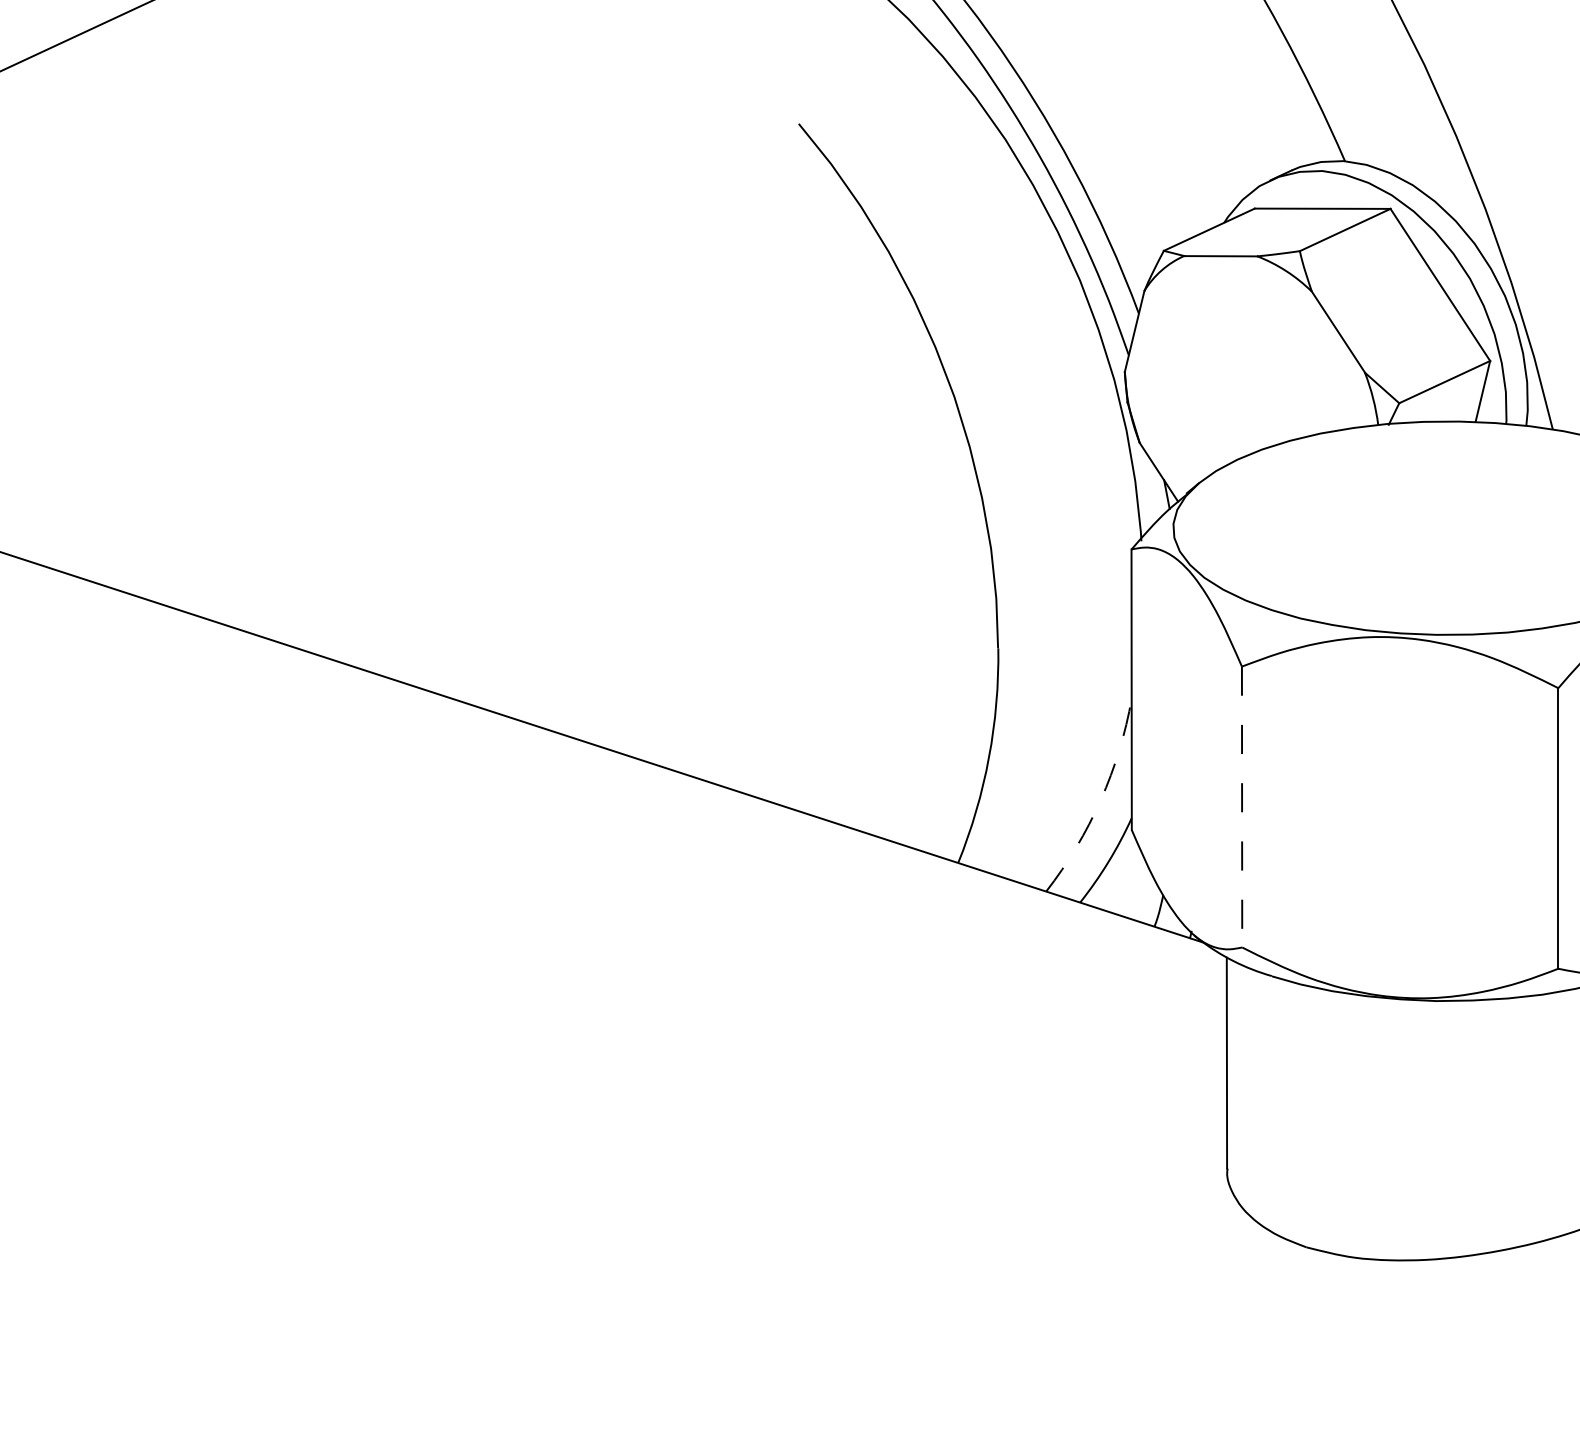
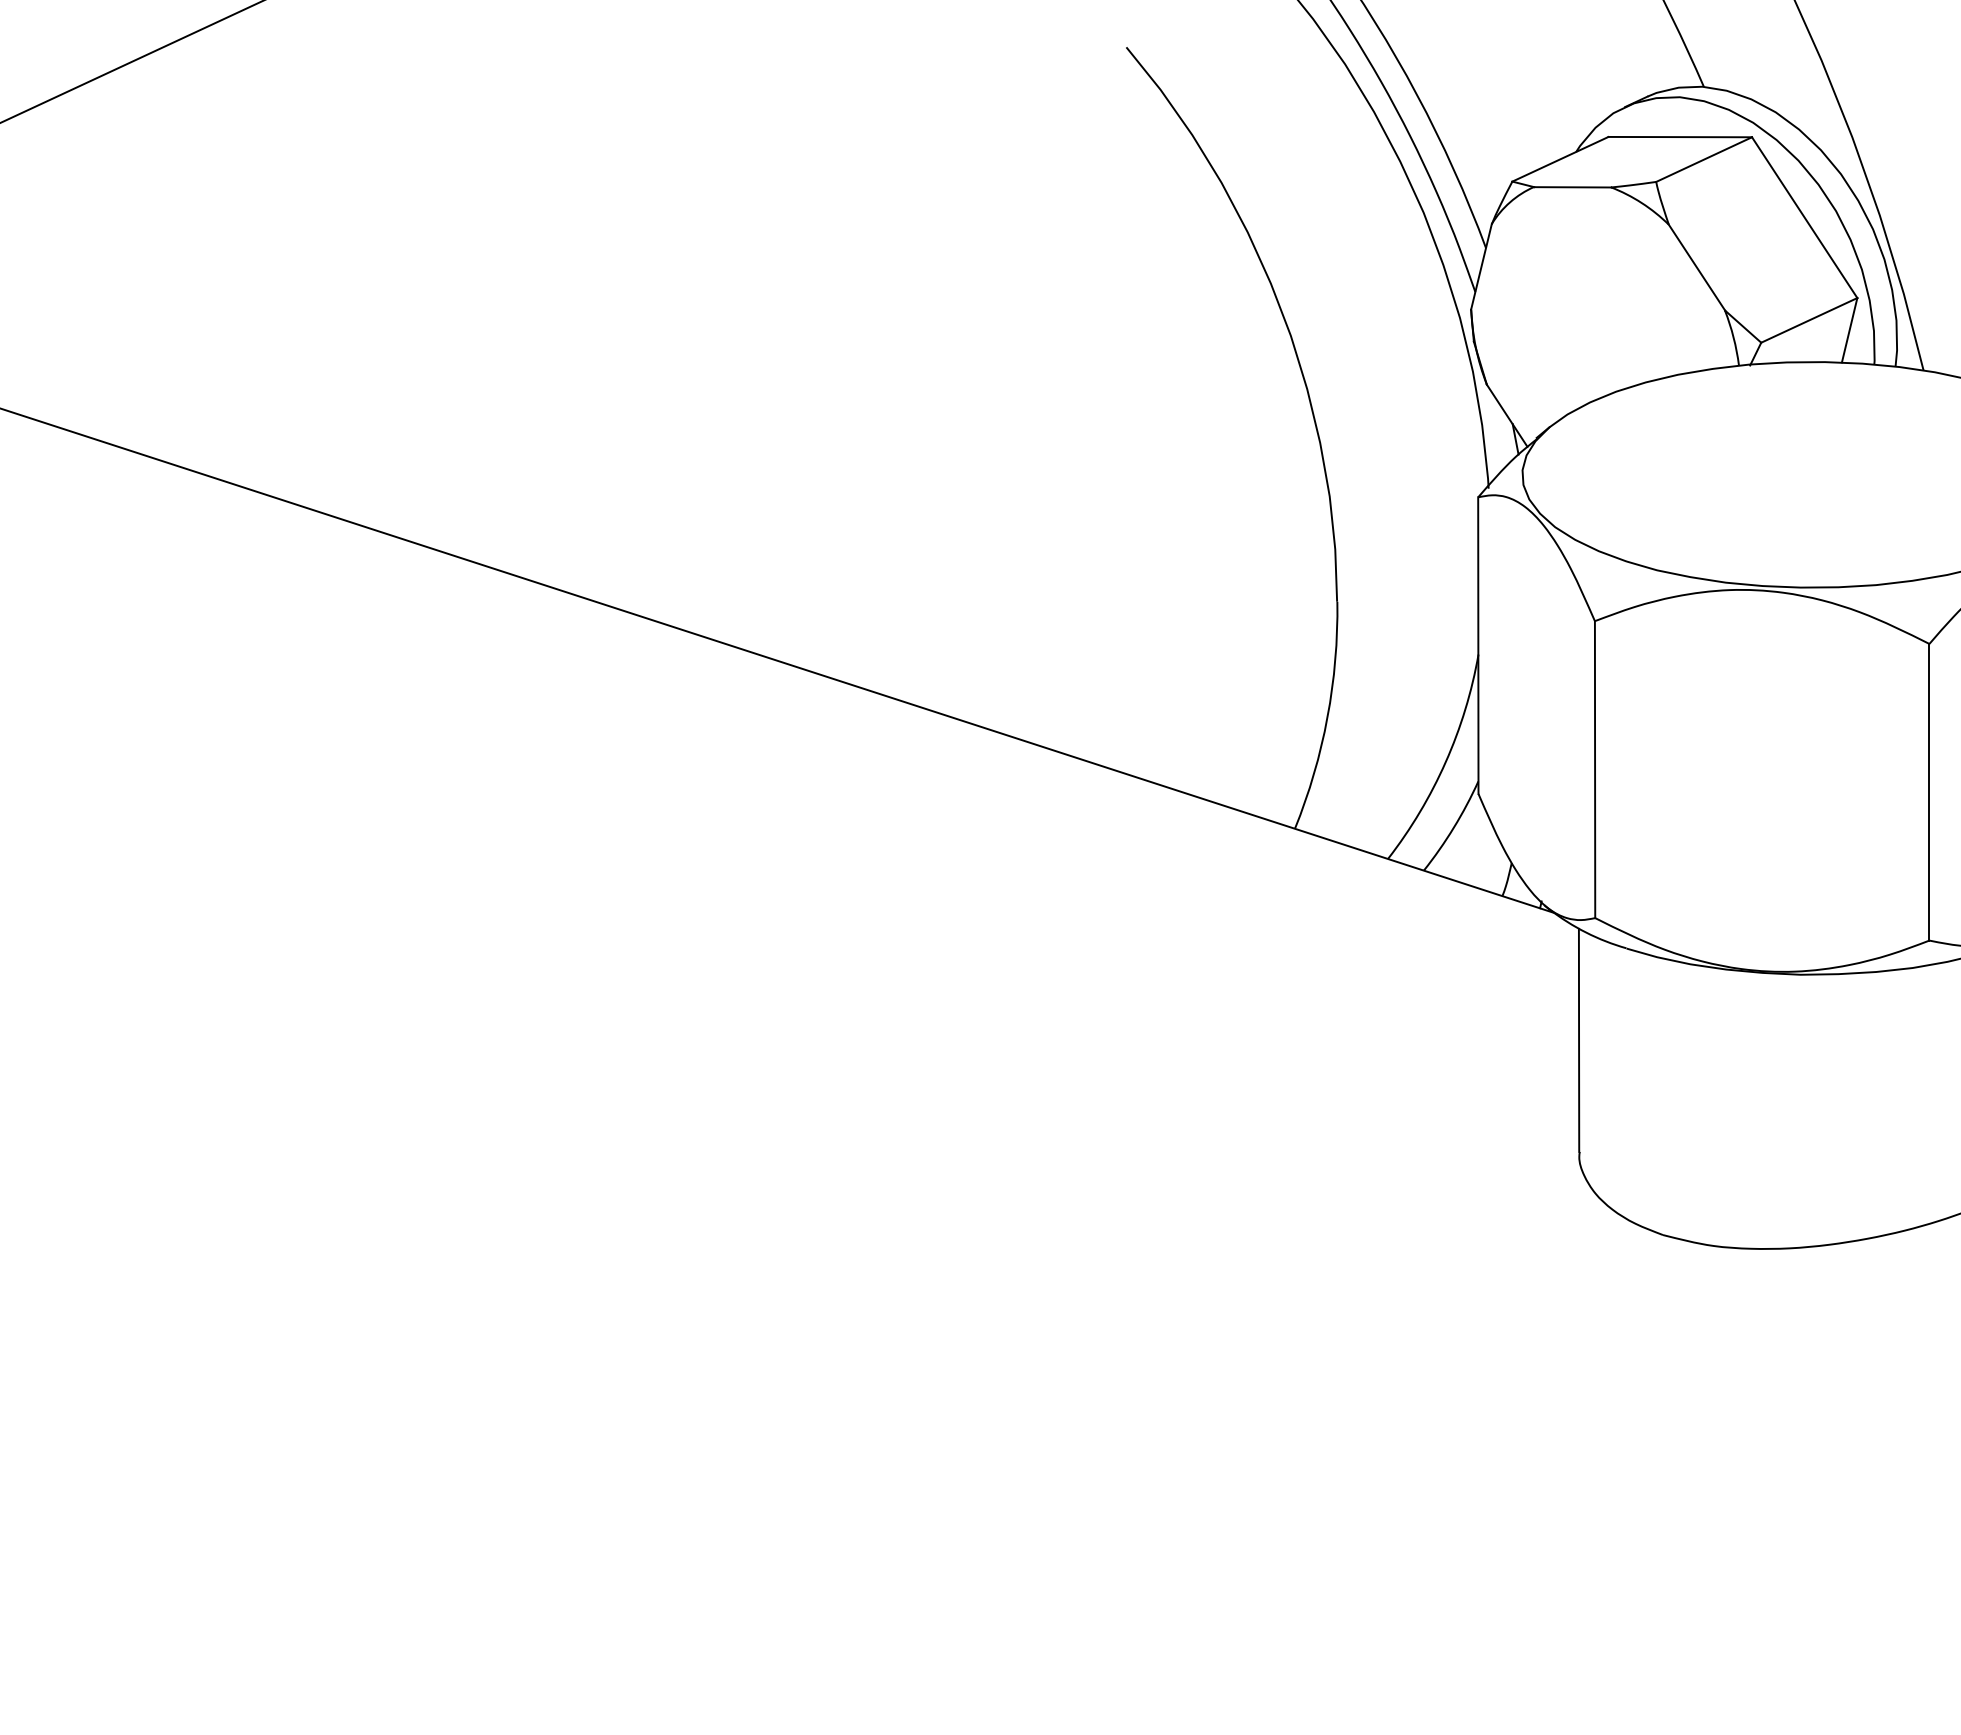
arc: (1100, 800) -> (1445, 762), dashed -> solid
line: (1242, 807) -> (1595, 770), dashed -> solid

